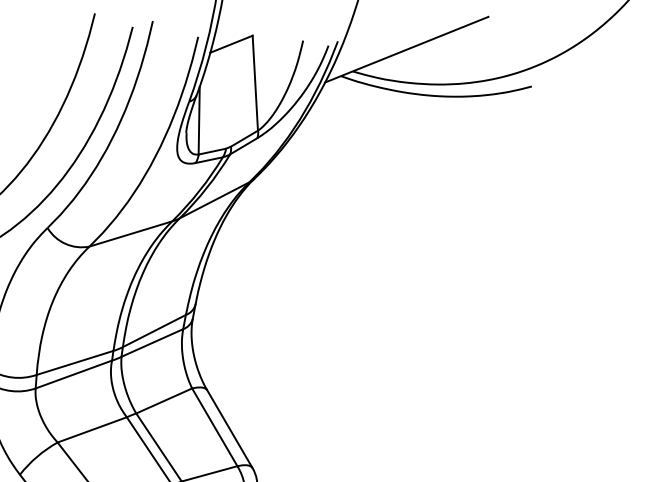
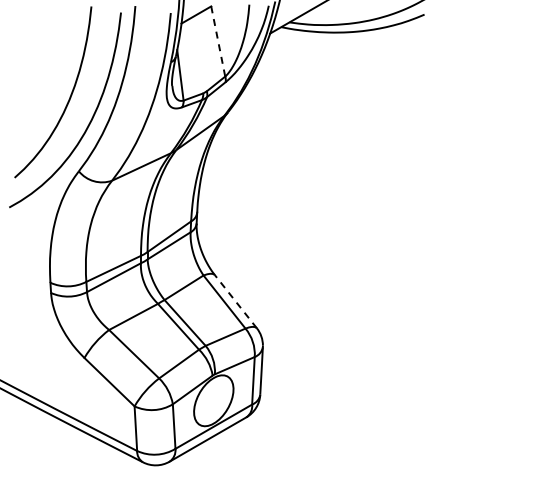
line: (255, 83) -> (218, 41), solid -> dashed
line: (229, 428) -> (235, 301), solid -> dashed

